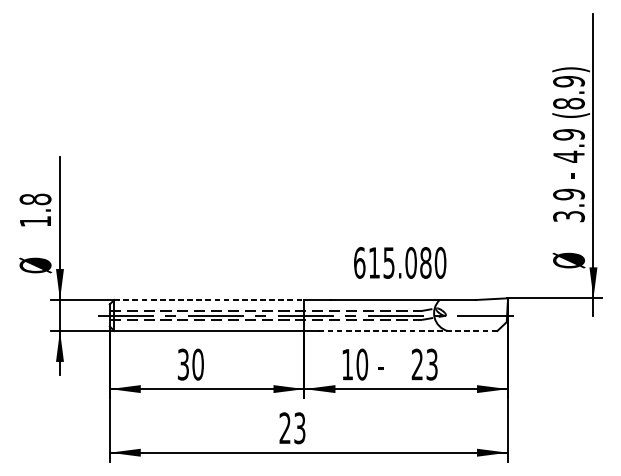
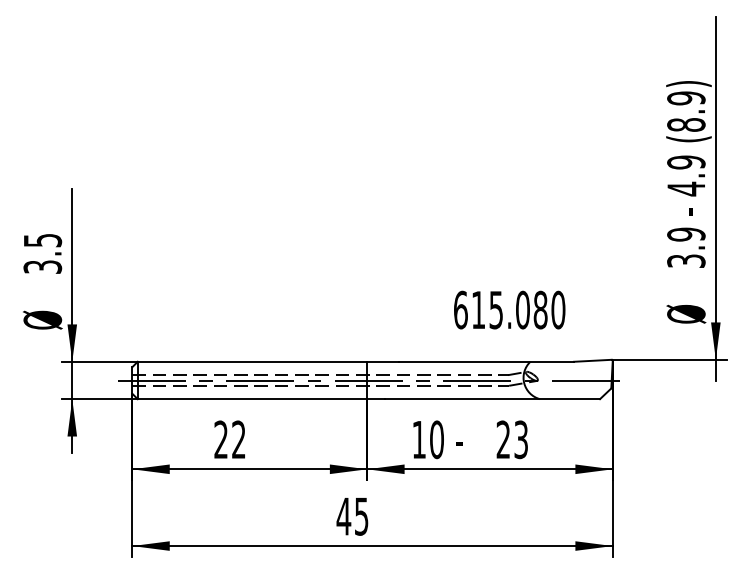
text: (35, 210) -> (42, 253), 1.8 -> 3.5
text: (400, 262) -> (509, 309), moved
line: (209, 299) -> (252, 361), dashed -> solid
line: (408, 331) -> (492, 399), dashed -> solid
text: (190, 364) -> (229, 439), 30 -> 22
text: (292, 428) -> (352, 516), 23 -> 45

